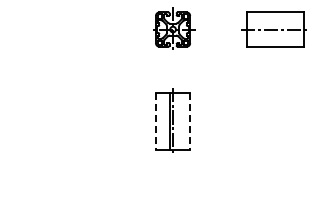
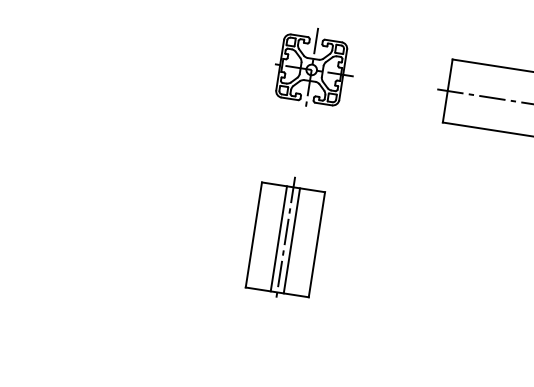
line: (155, 121) -> (253, 234), dashed -> solid
line: (176, 121) -> (291, 240), added
line: (190, 121) -> (317, 244), dashed -> solid

